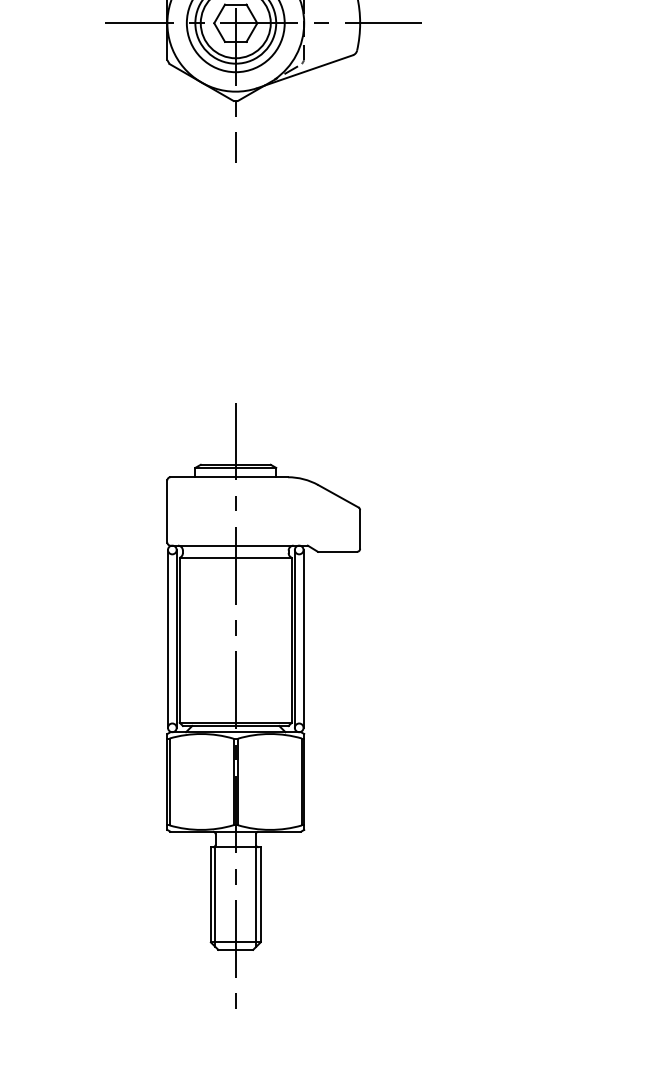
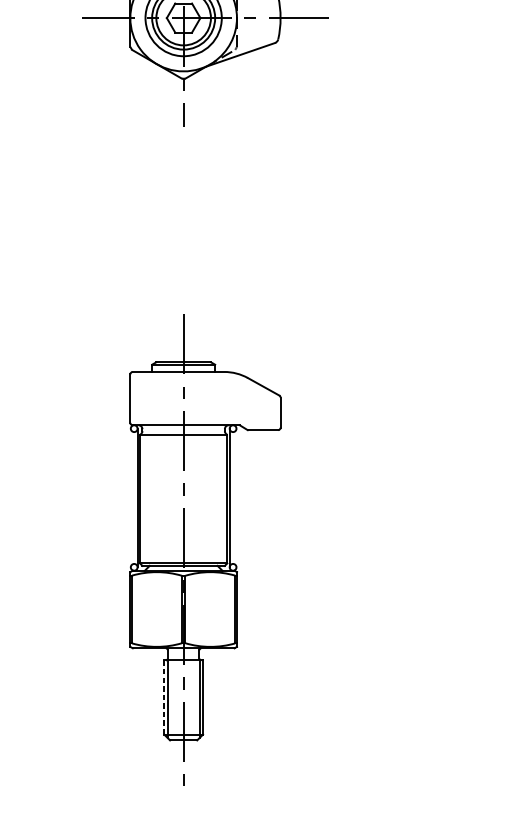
line: (168, 638) -> (131, 497), removed
line: (303, 638) -> (236, 497), removed
line: (210, 894) -> (163, 697), solid -> dashed

